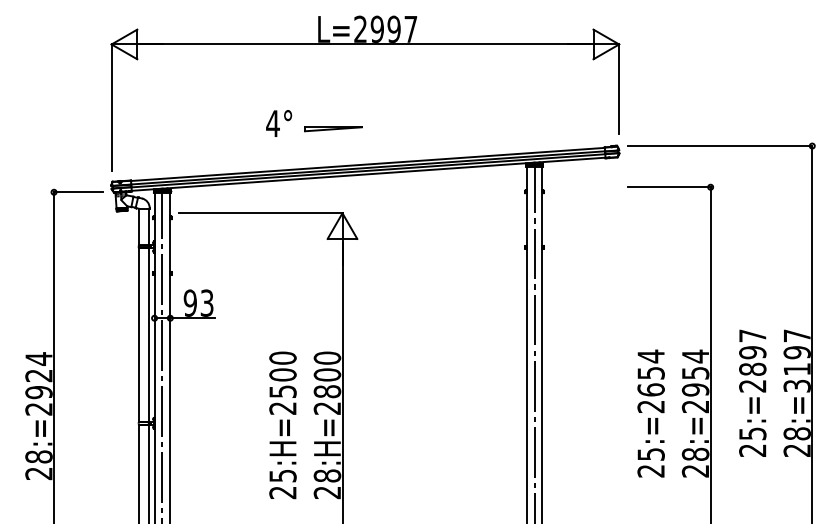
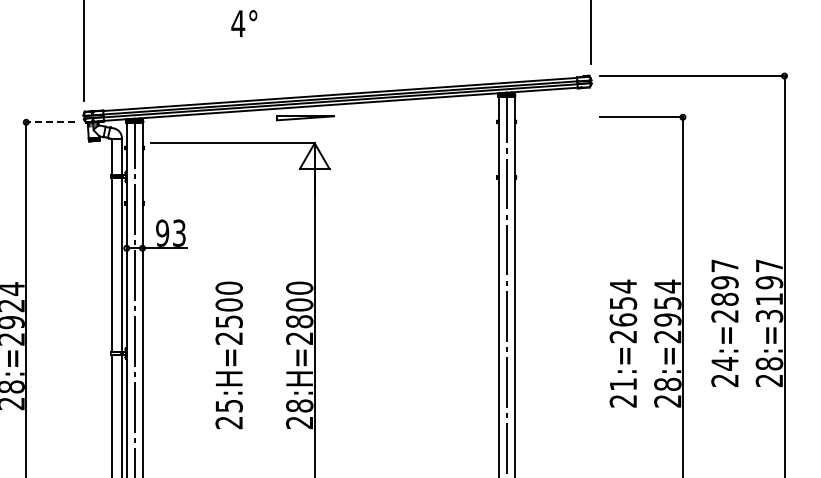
text: (279, 123) -> (244, 23), moved
part: (333, 129) -> (305, 118), moved
line: (78, 192) -> (50, 122), solid -> dashed
text: (282, 425) -> (228, 355), moved
text: (752, 433) -> (724, 363), 25:=2897 -> 24:=2897
text: (650, 454) -> (622, 384), 25:=2654 -> 21:=2654

